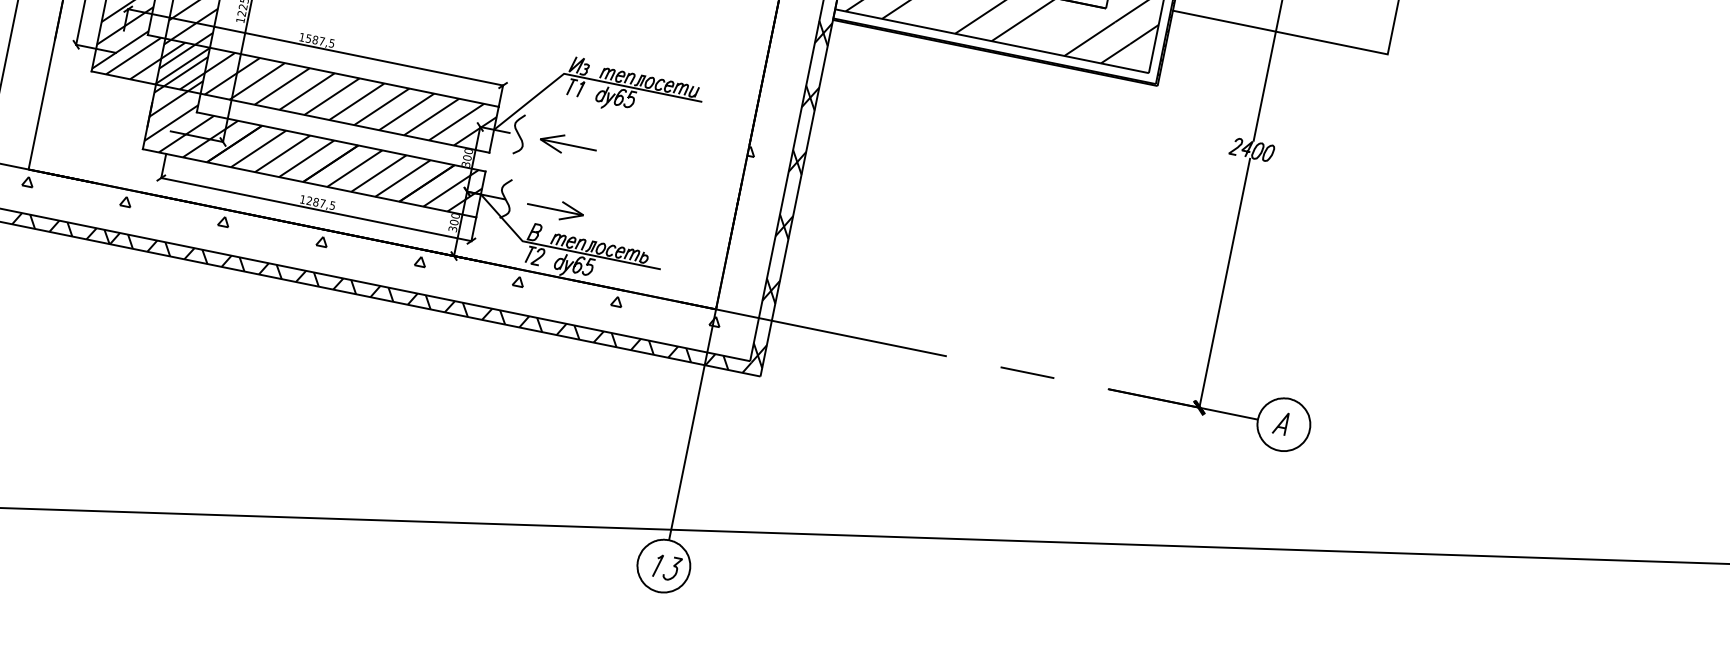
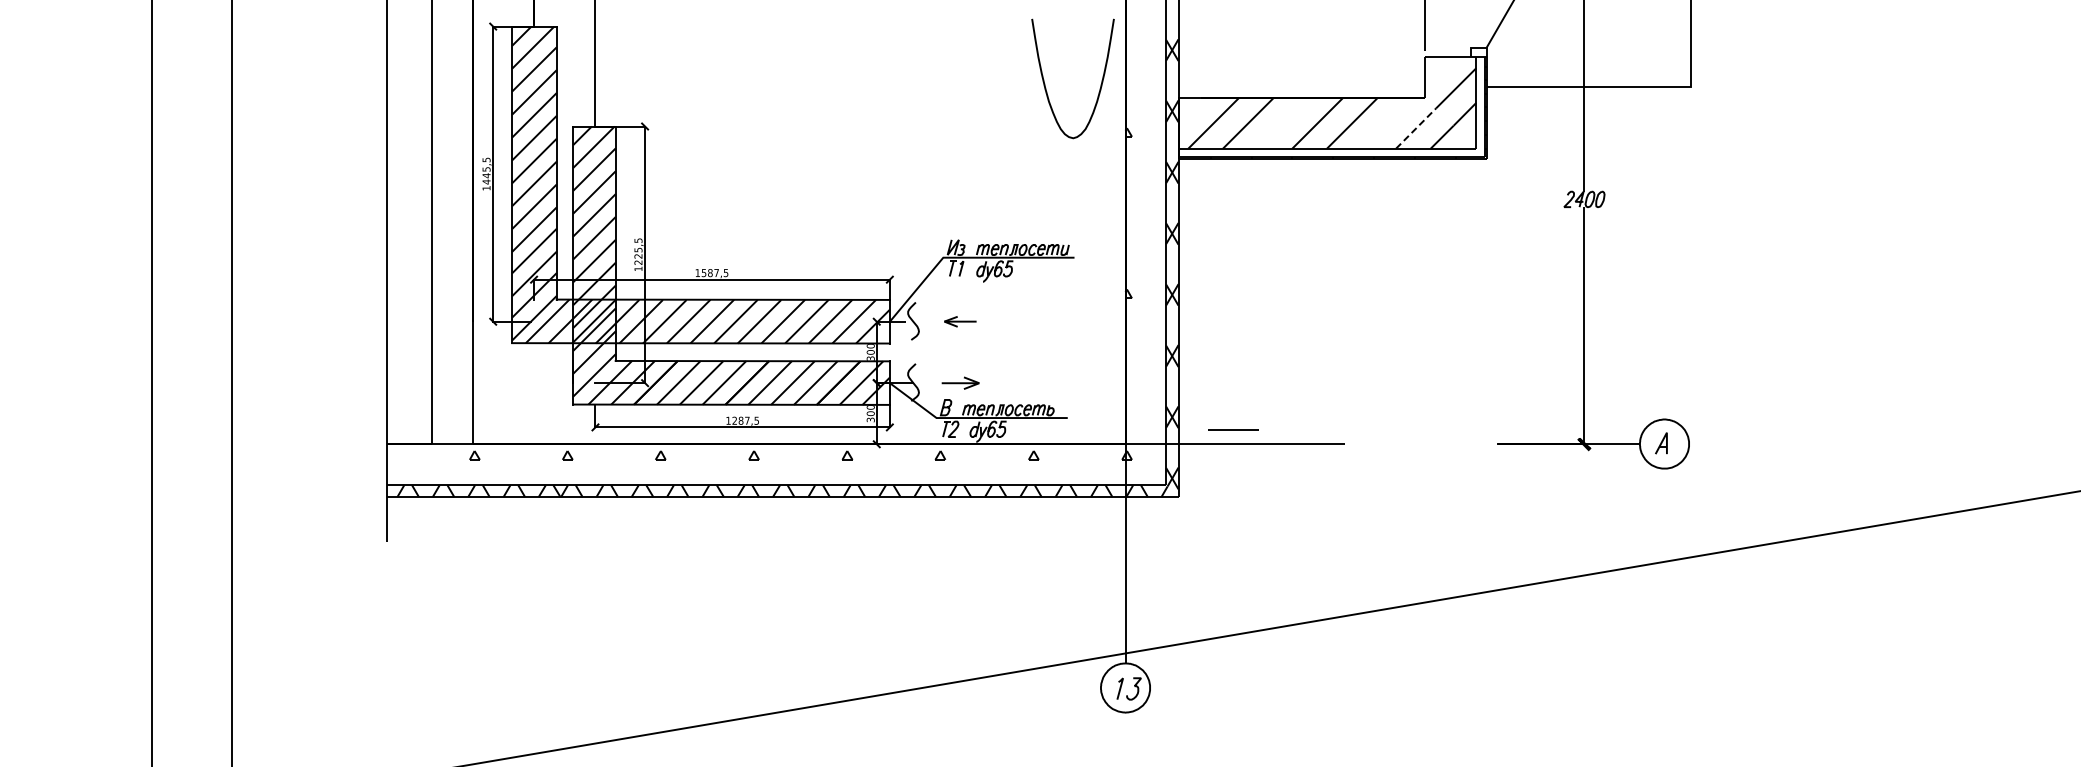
line: (1090, 39) -> (1416, 128), solid -> dashed
part: (568, 144) -> (960, 321), size x0.6
part: (555, 210) -> (960, 383), size x0.7
line: (1028, 372) -> (1233, 429), moved

